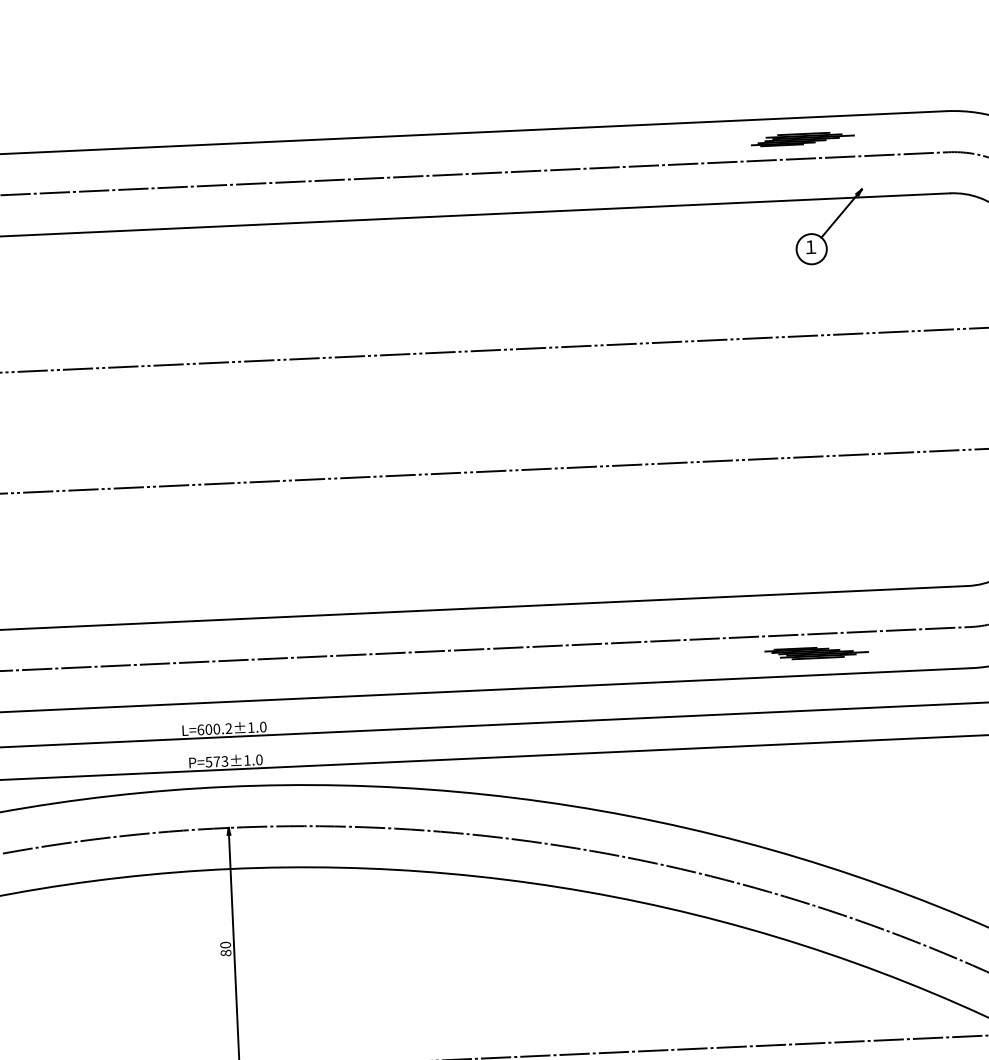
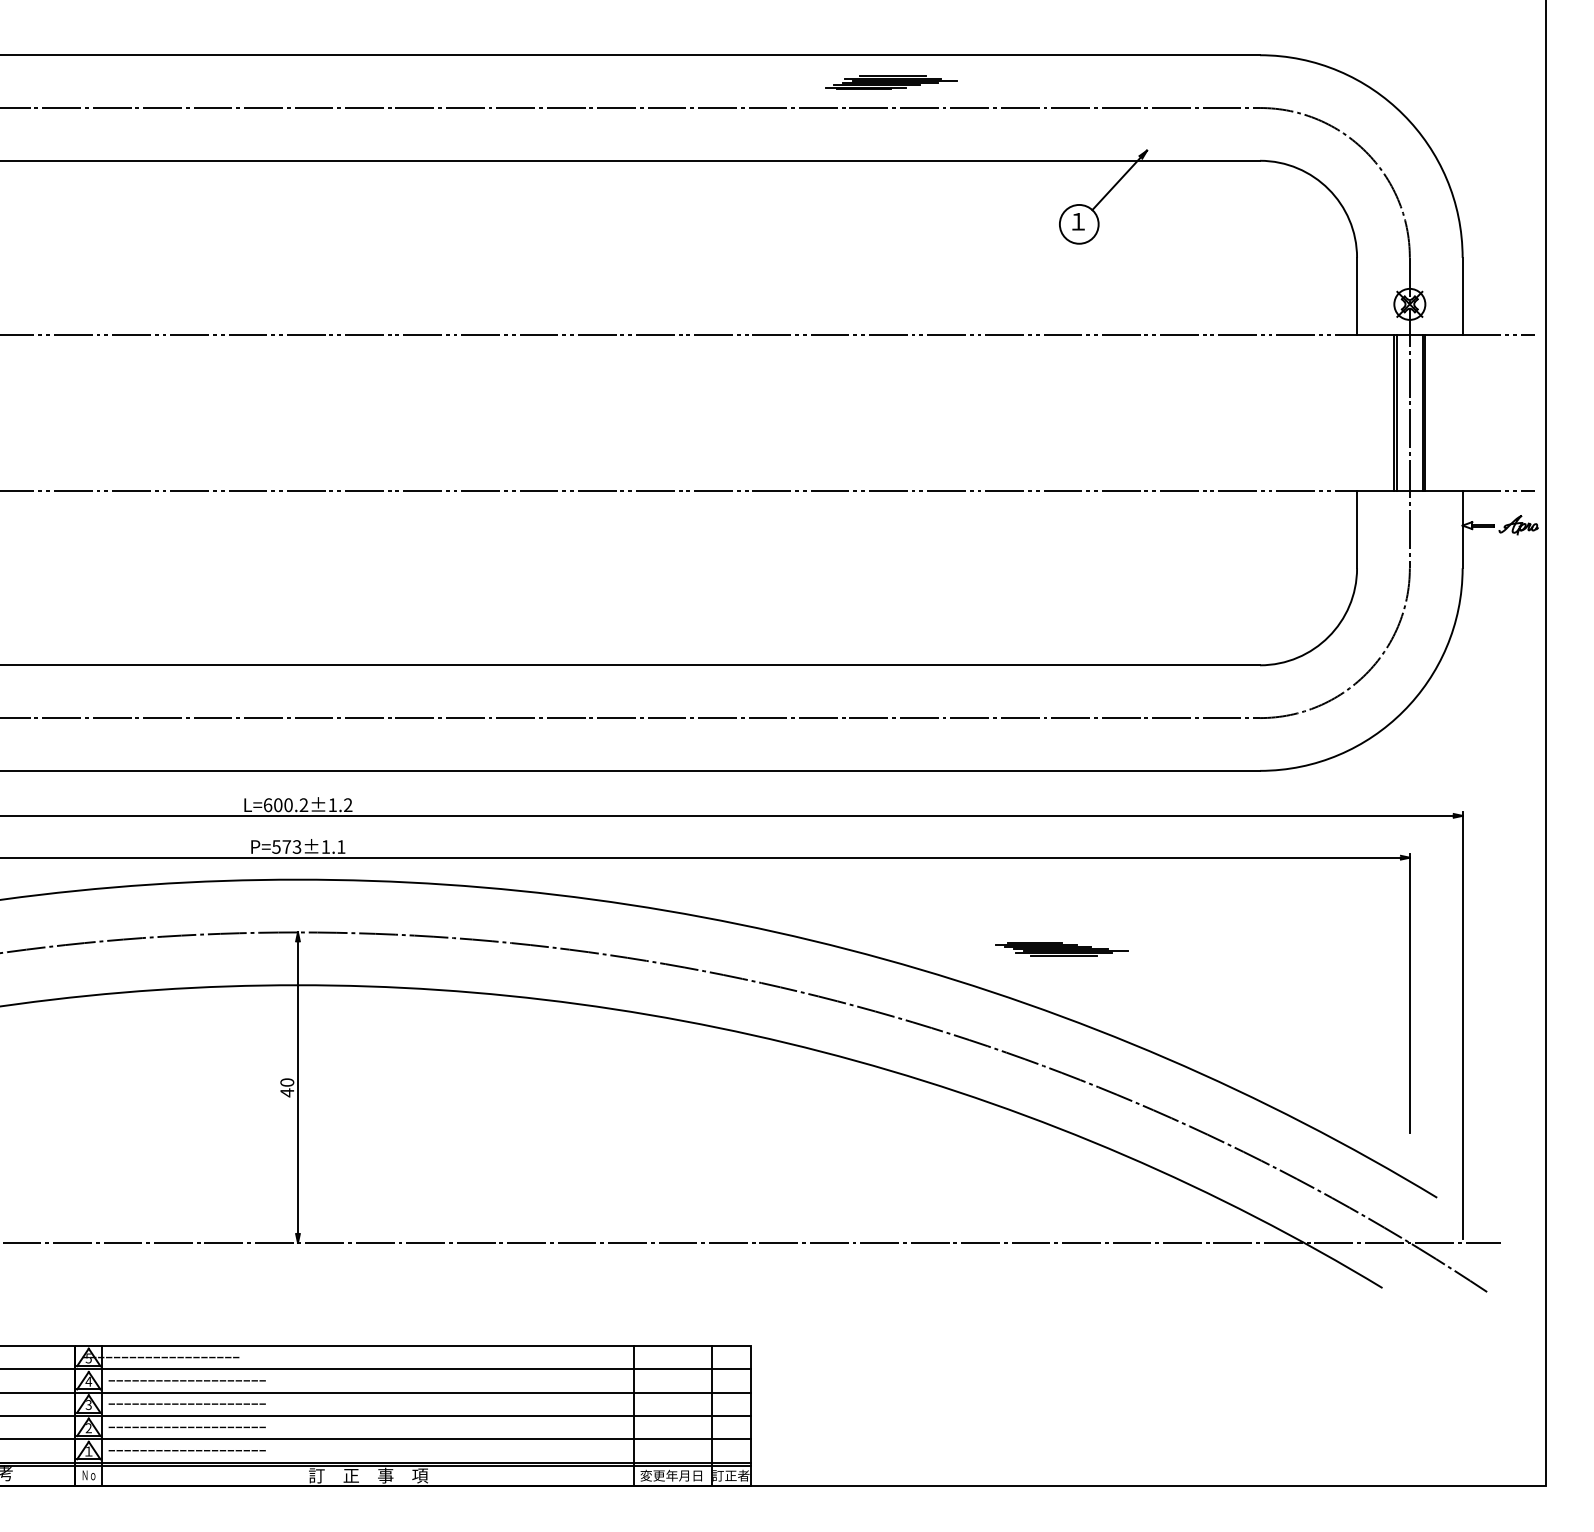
part: (803, 138) -> (891, 82), moved
part: (816, 653) -> (1061, 949), moved
text: (263, 727) -> (348, 805), L=600.2±1.0 -> L=600.2±1.2
text: (259, 759) -> (341, 846), P=573±1.0 -> P=573±1.1
text: (226, 952) -> (287, 1092), 80 -> 40

